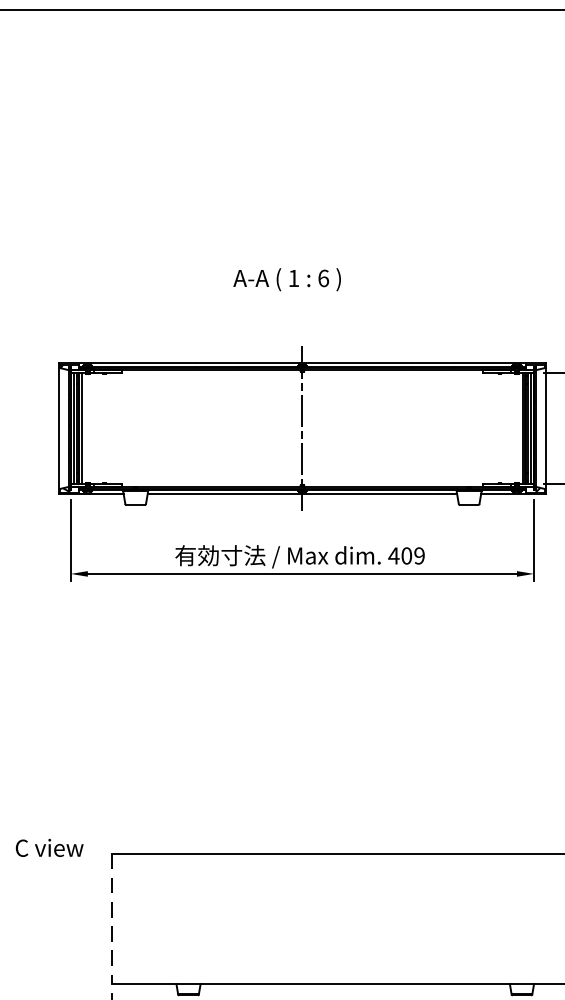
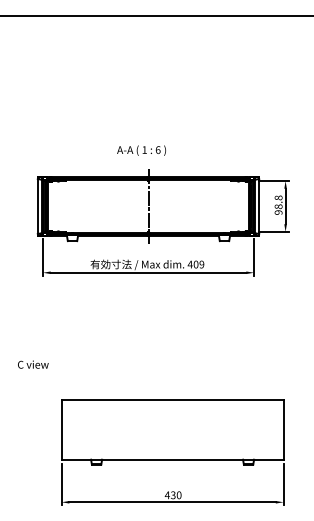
text: (287, 279) -> (141, 150), moved
text: (50, 847) -> (33, 364), moved
line: (111, 919) -> (61, 430), dashed -> solid

